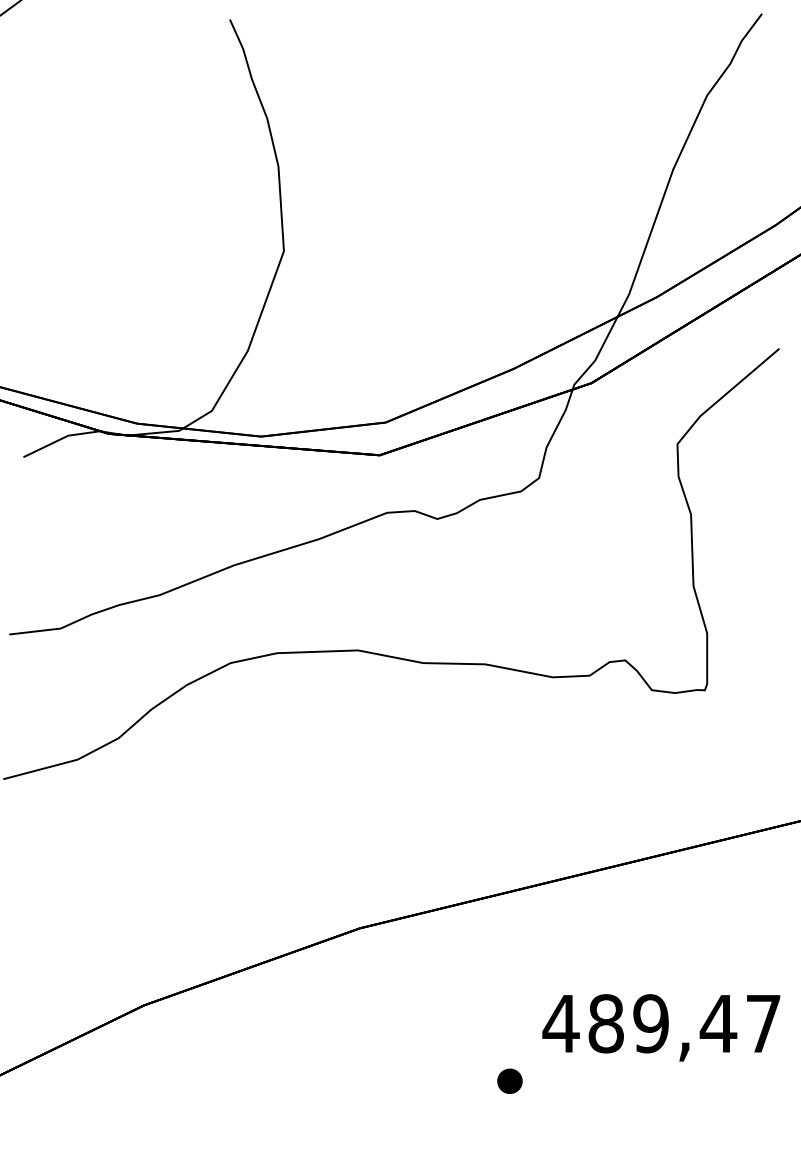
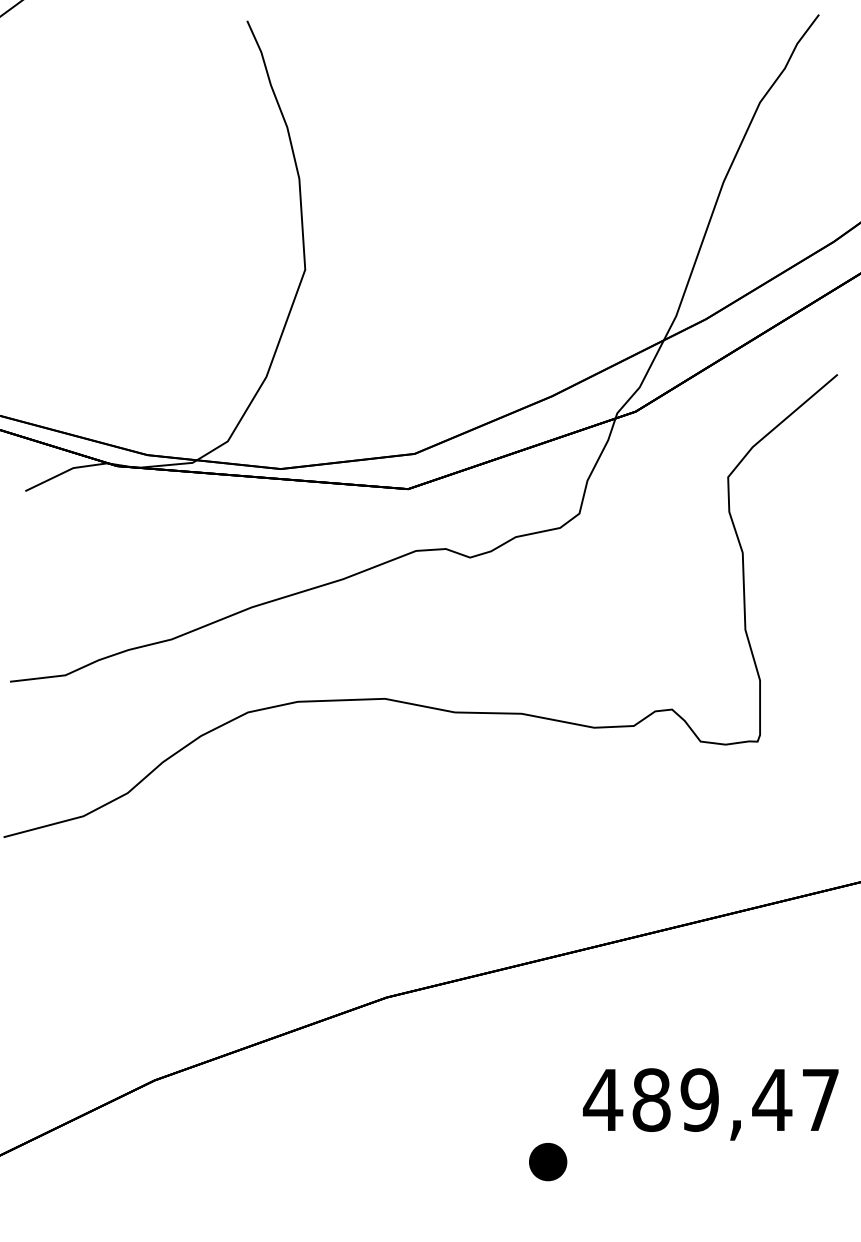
part: (509, 1080) -> (547, 1161), size x1.4

